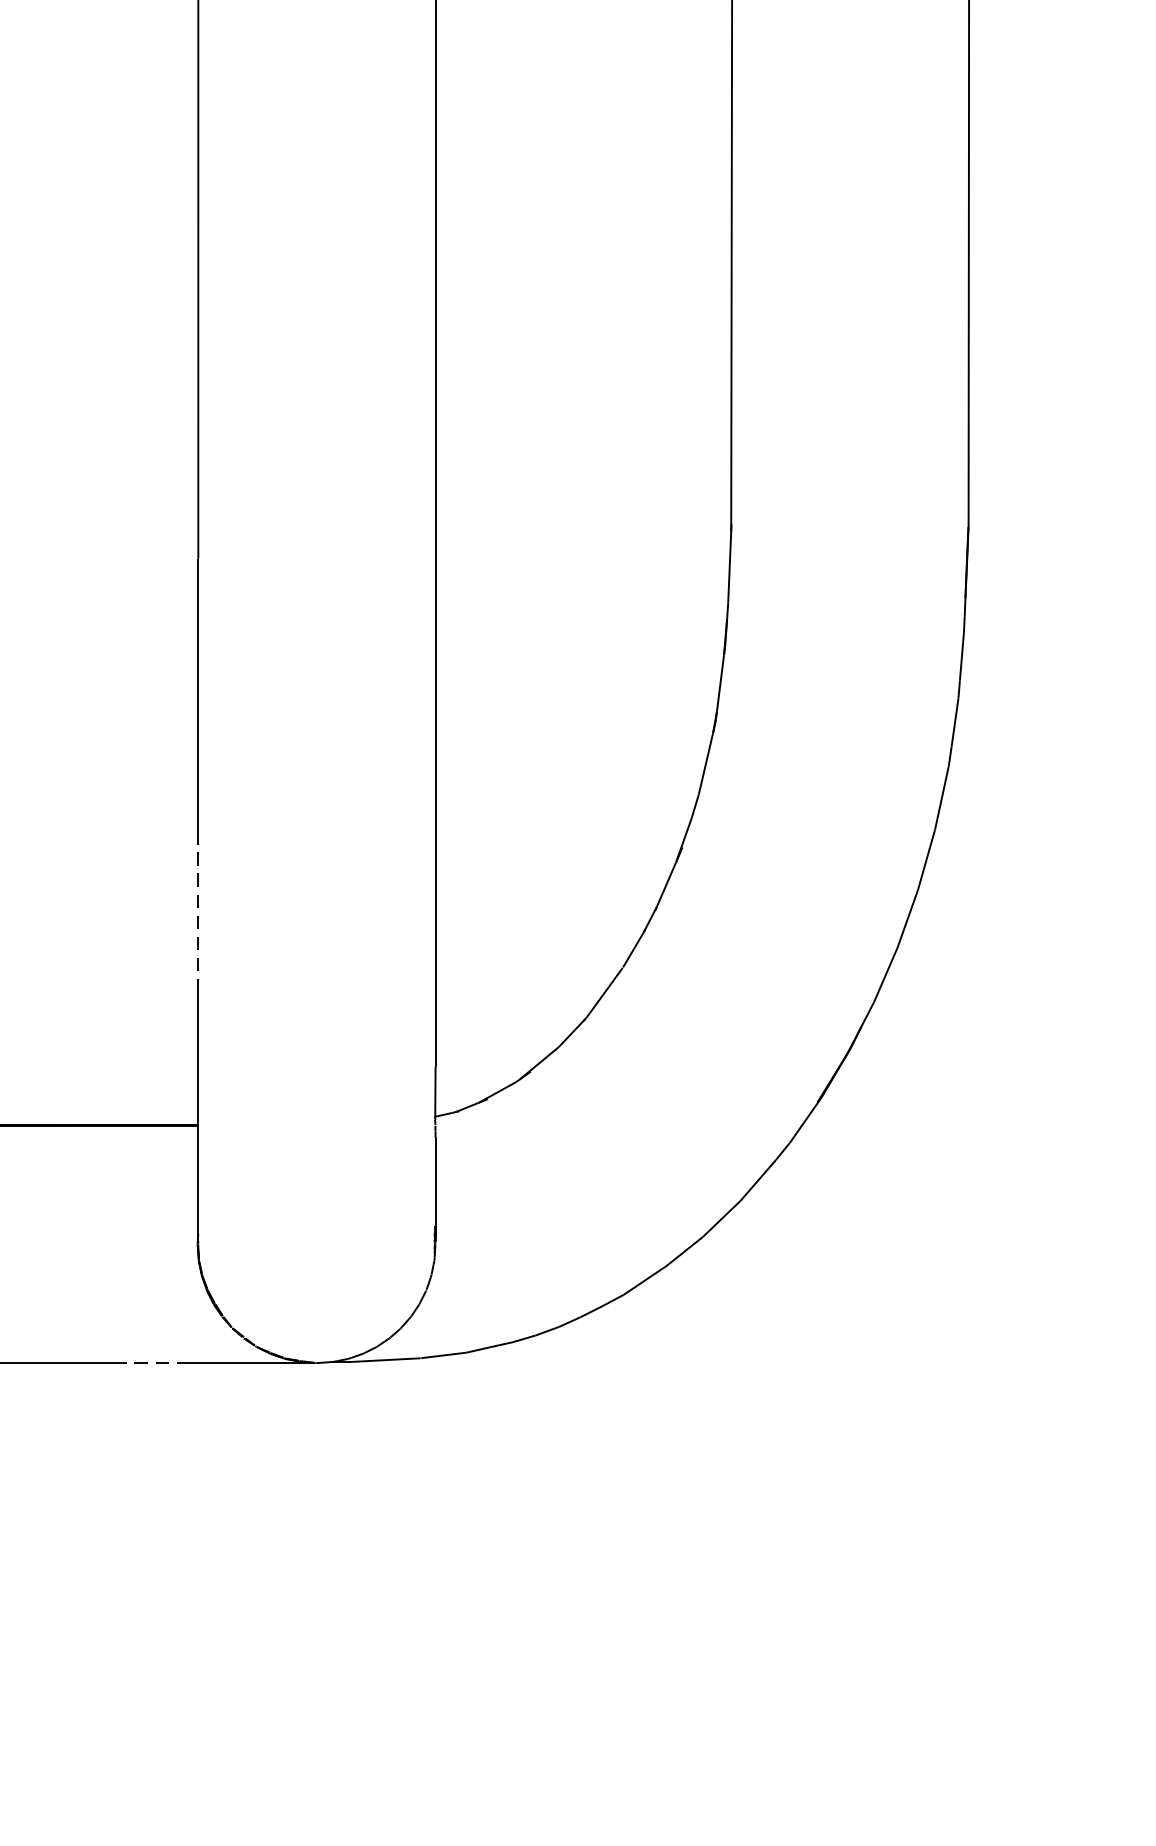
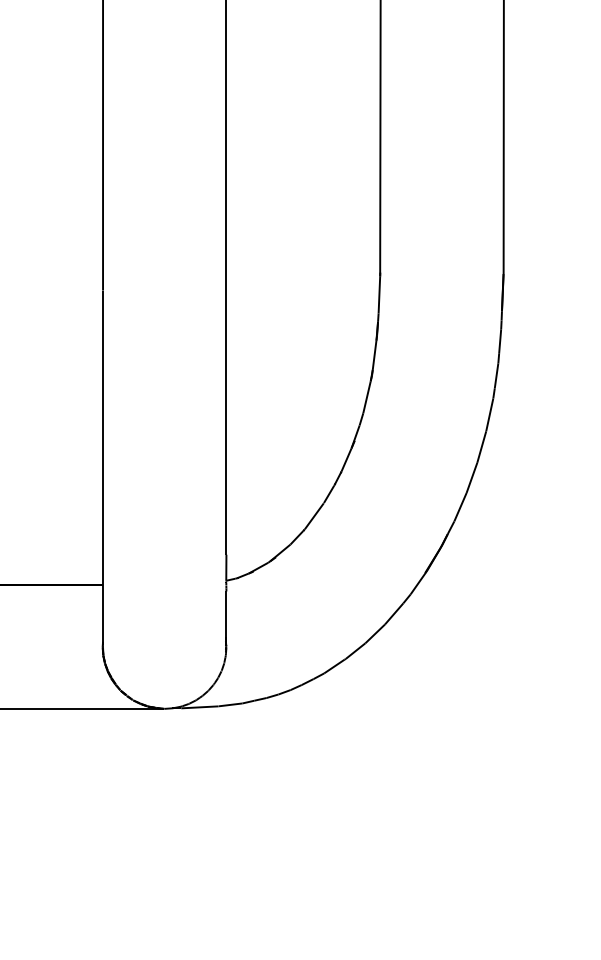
line: (199, 906) -> (103, 471), dashed -> solid
line: (151, 1362) -> (78, 708), dashed -> solid

